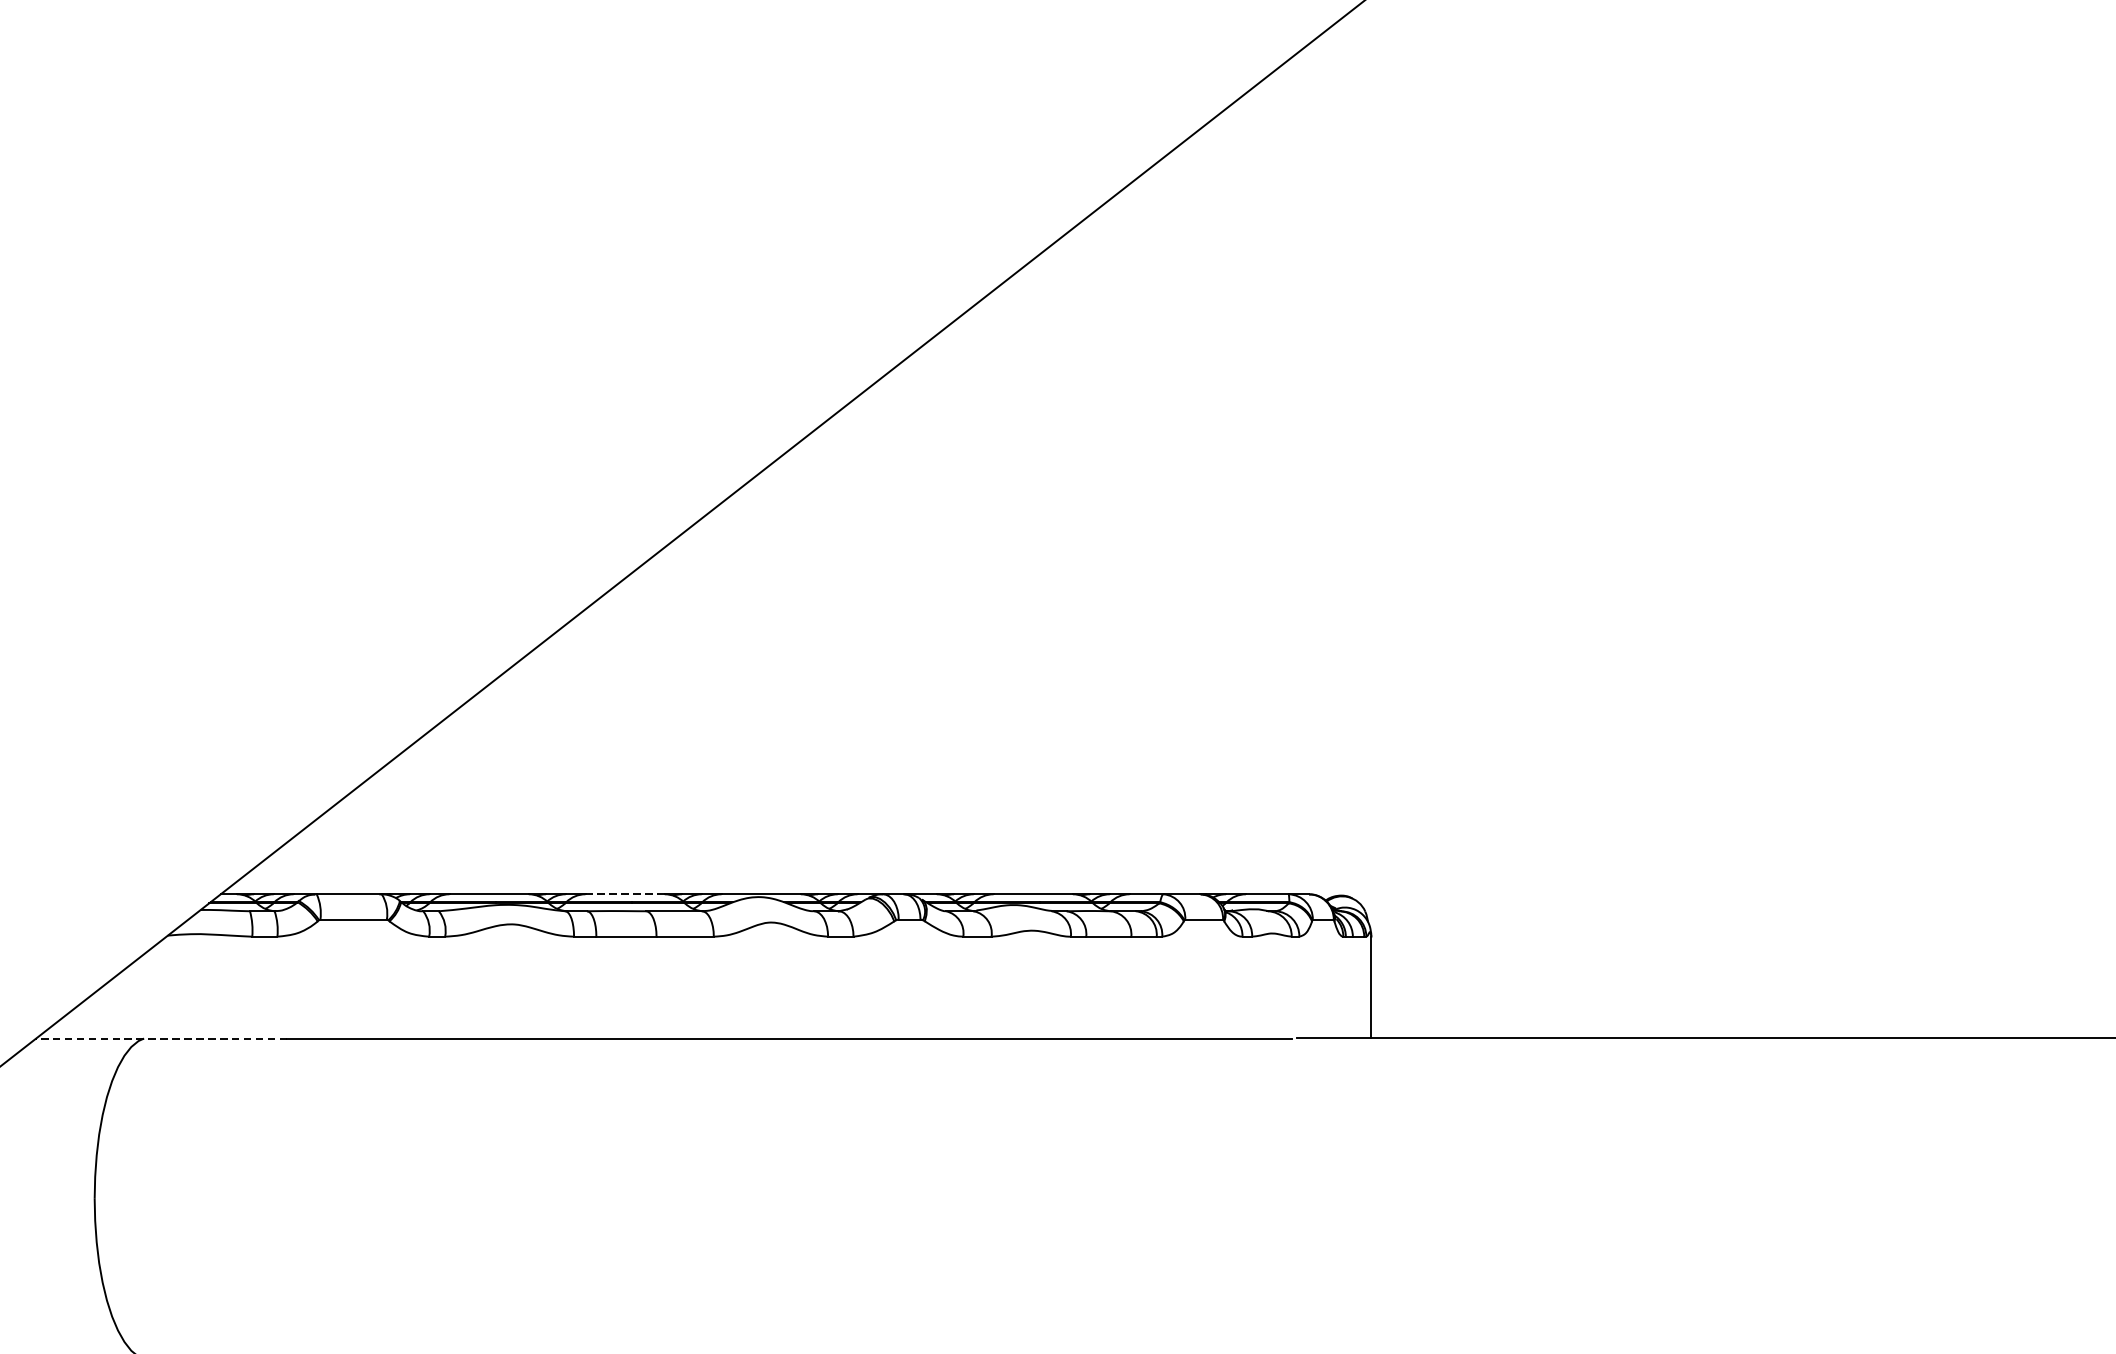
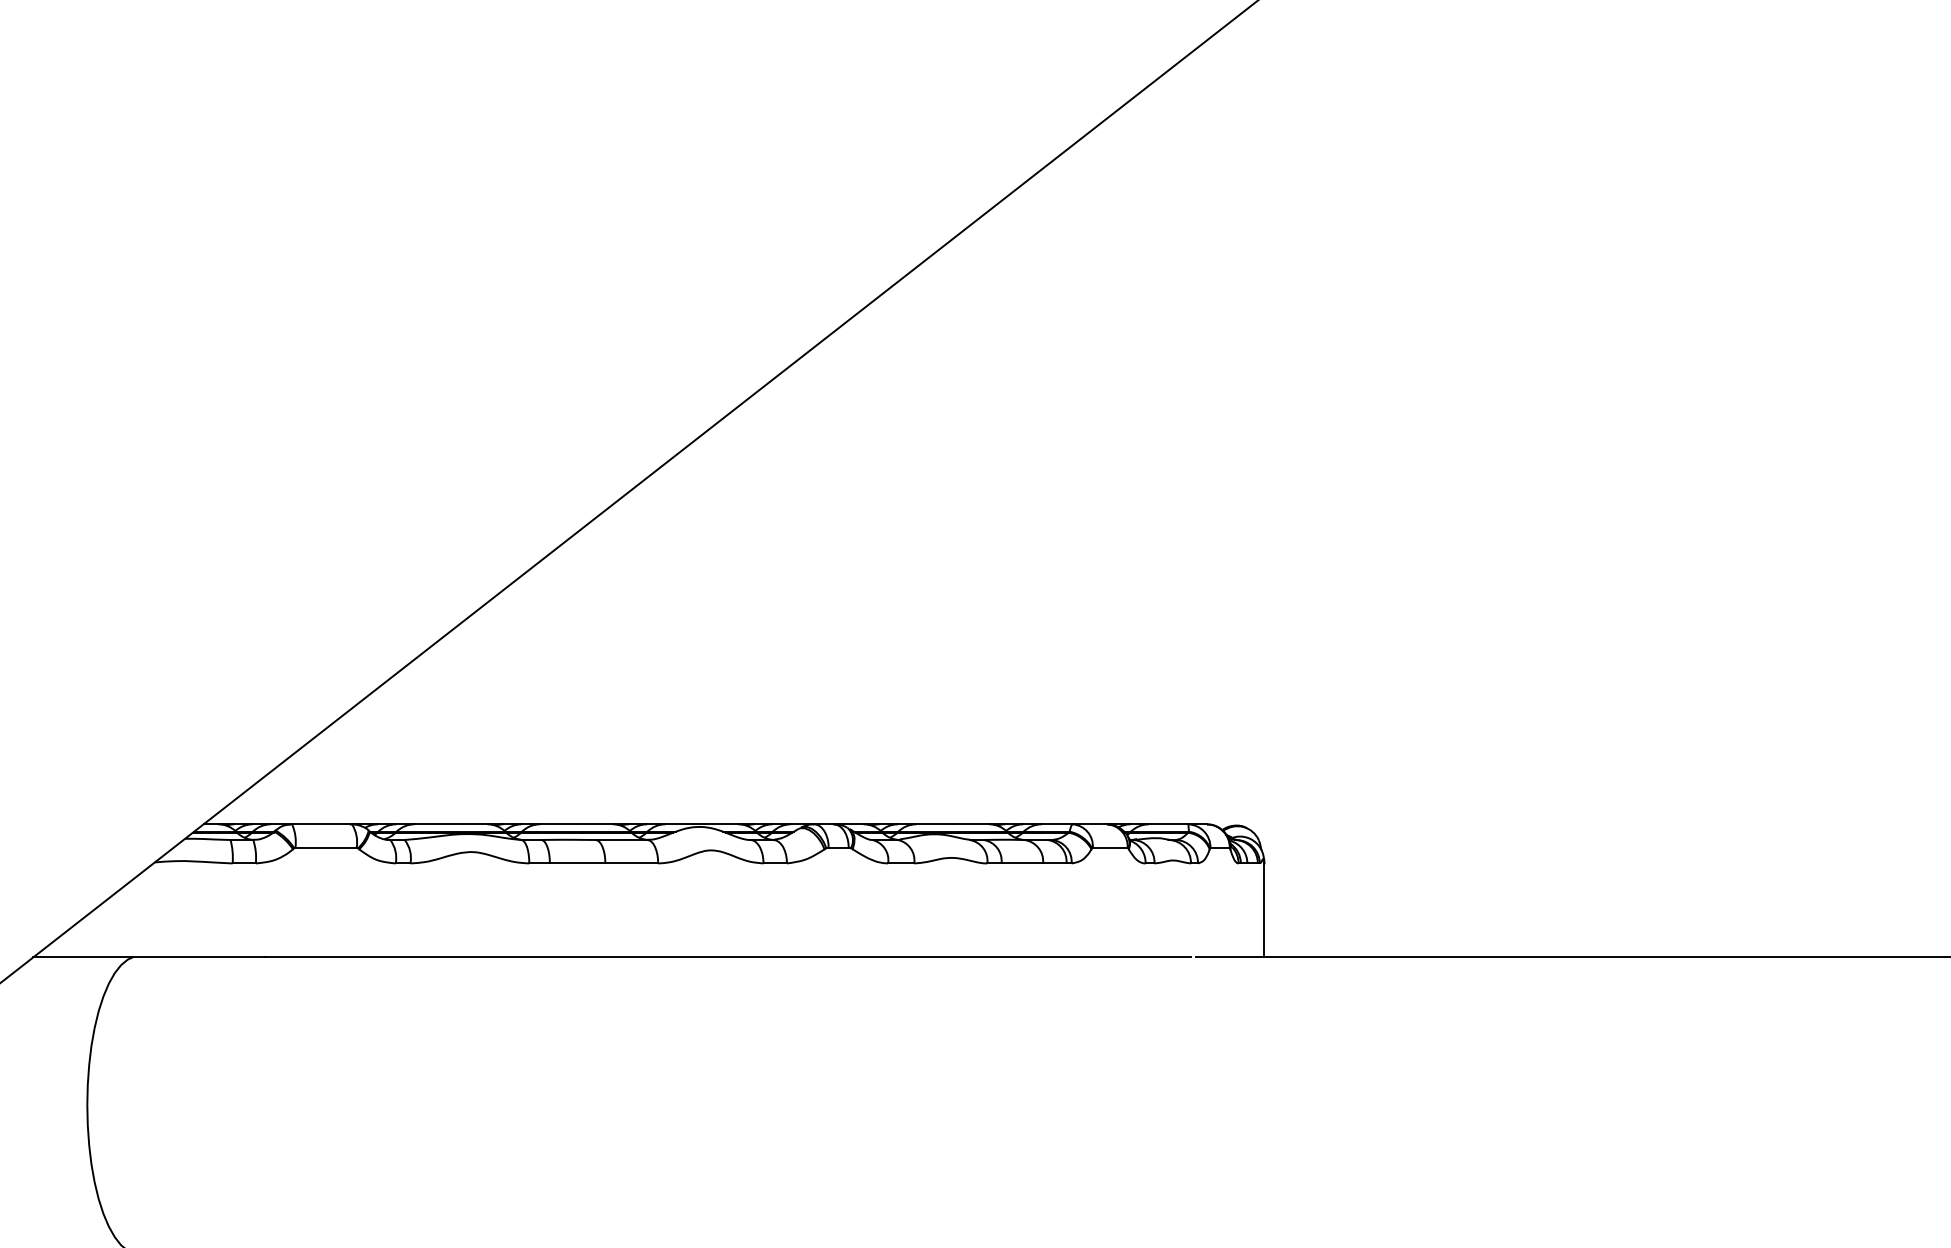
line: (625, 894) -> (576, 824), dashed -> solid
line: (162, 1038) -> (149, 957), dashed -> solid

